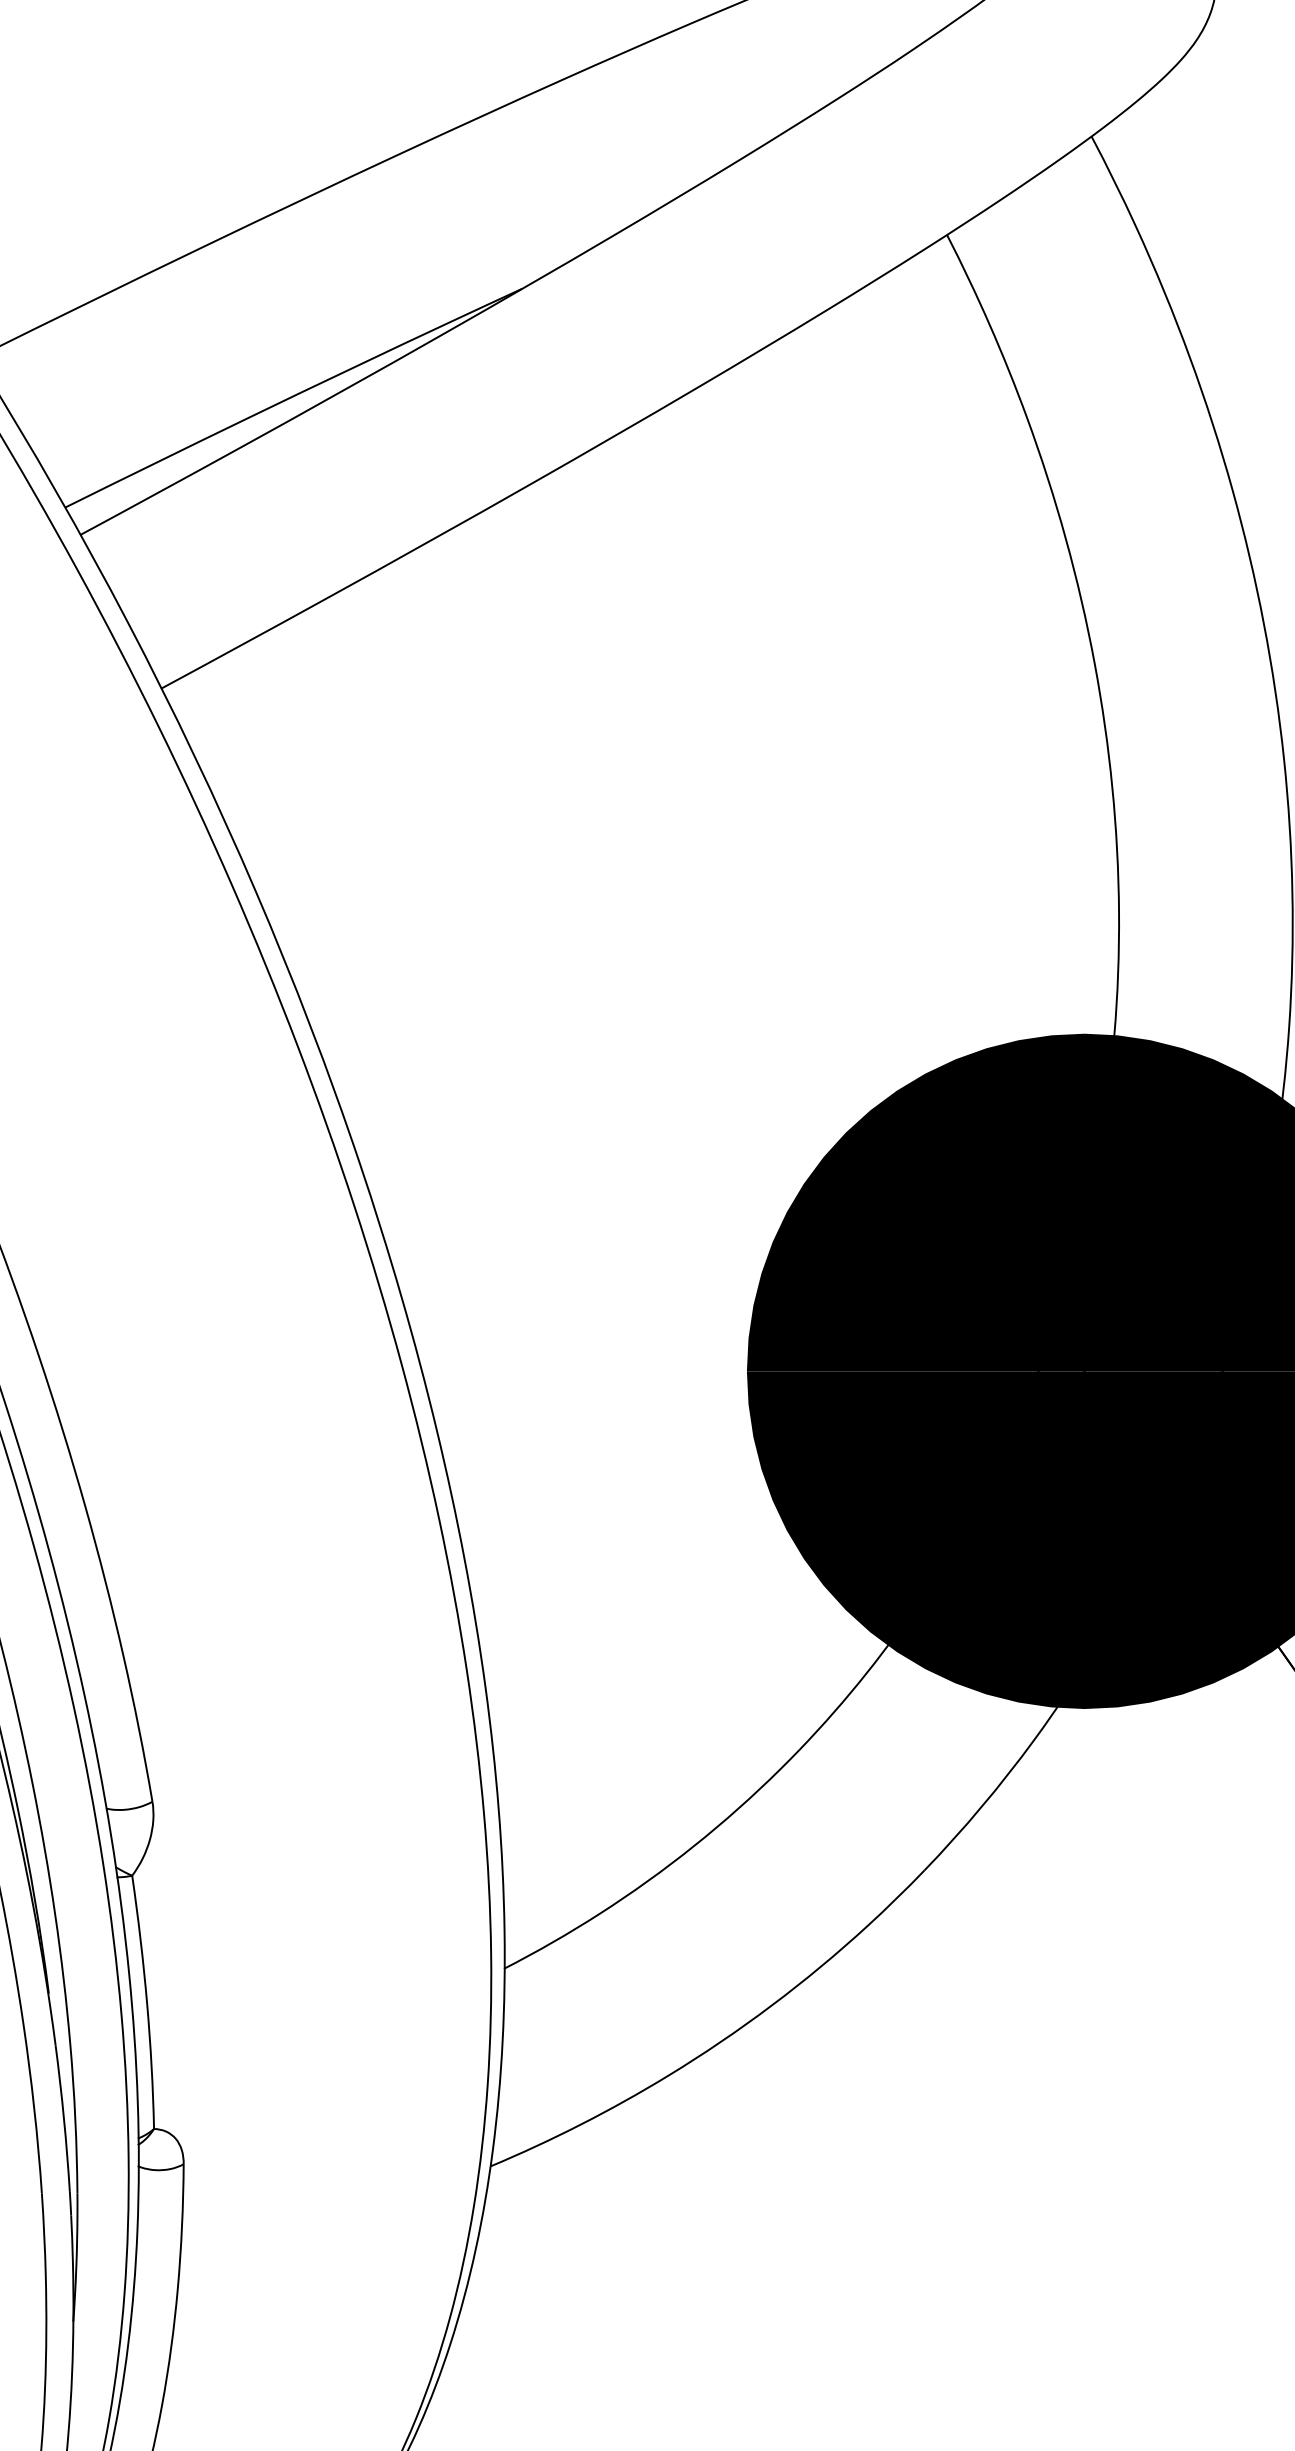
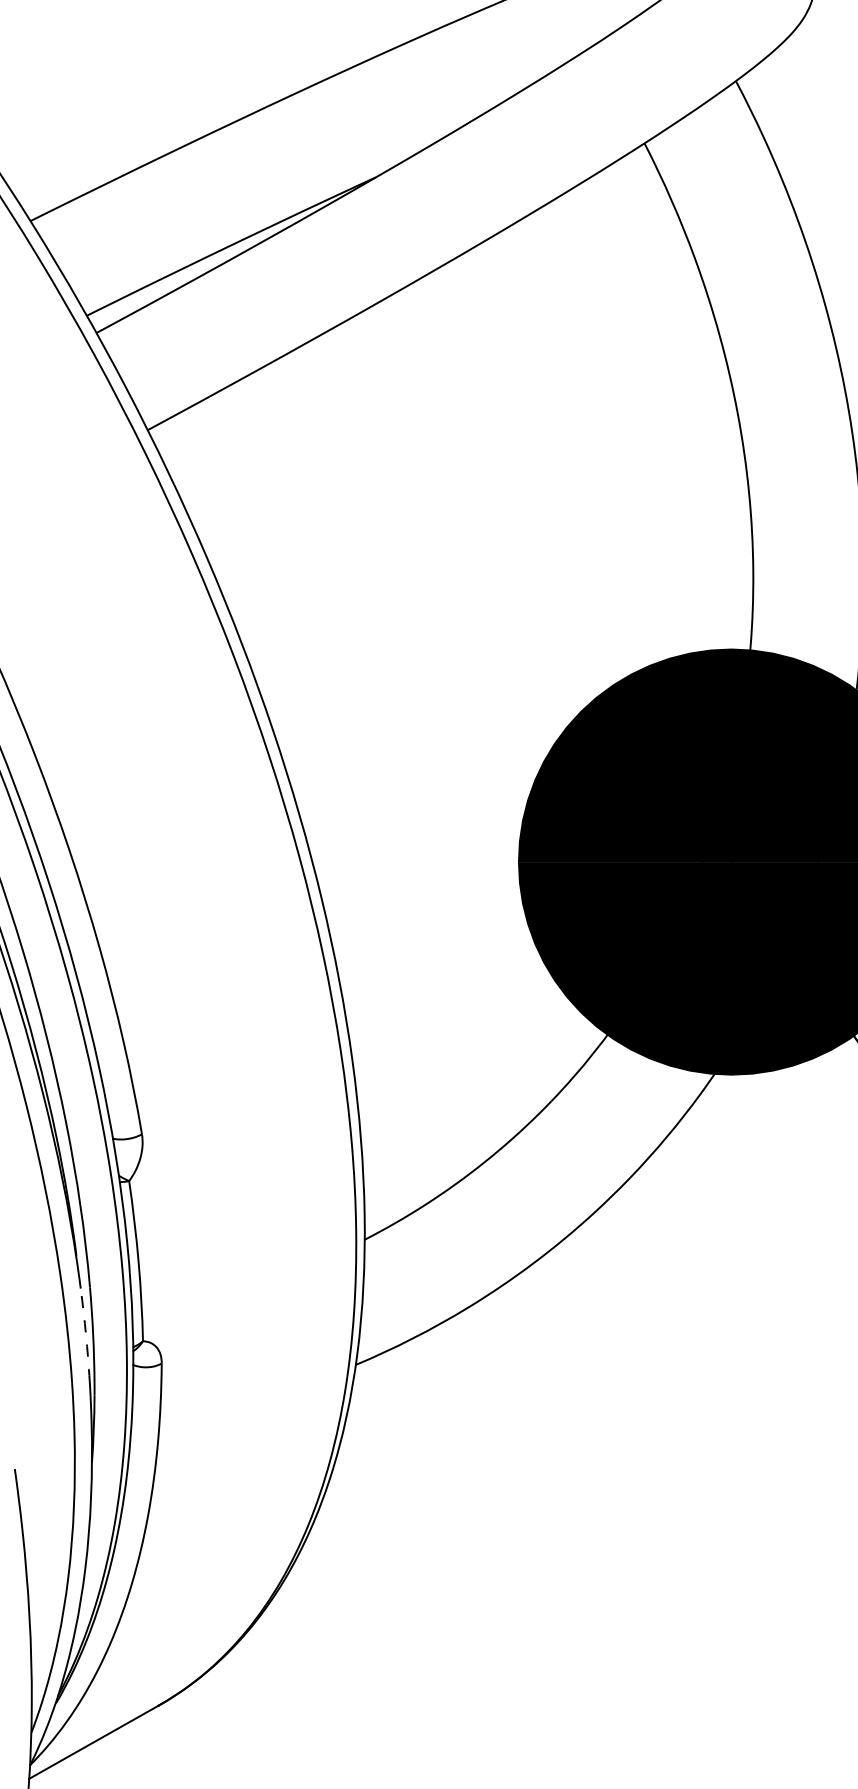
arc: (64, 2118) -> (86, 1334), solid -> dashed

